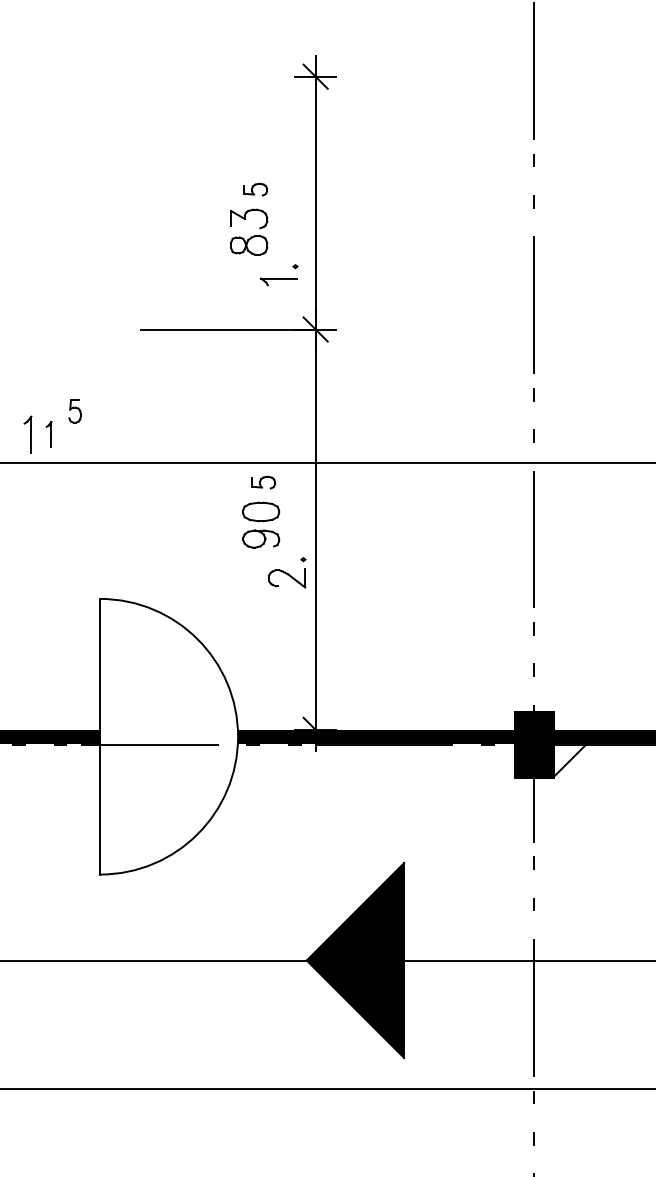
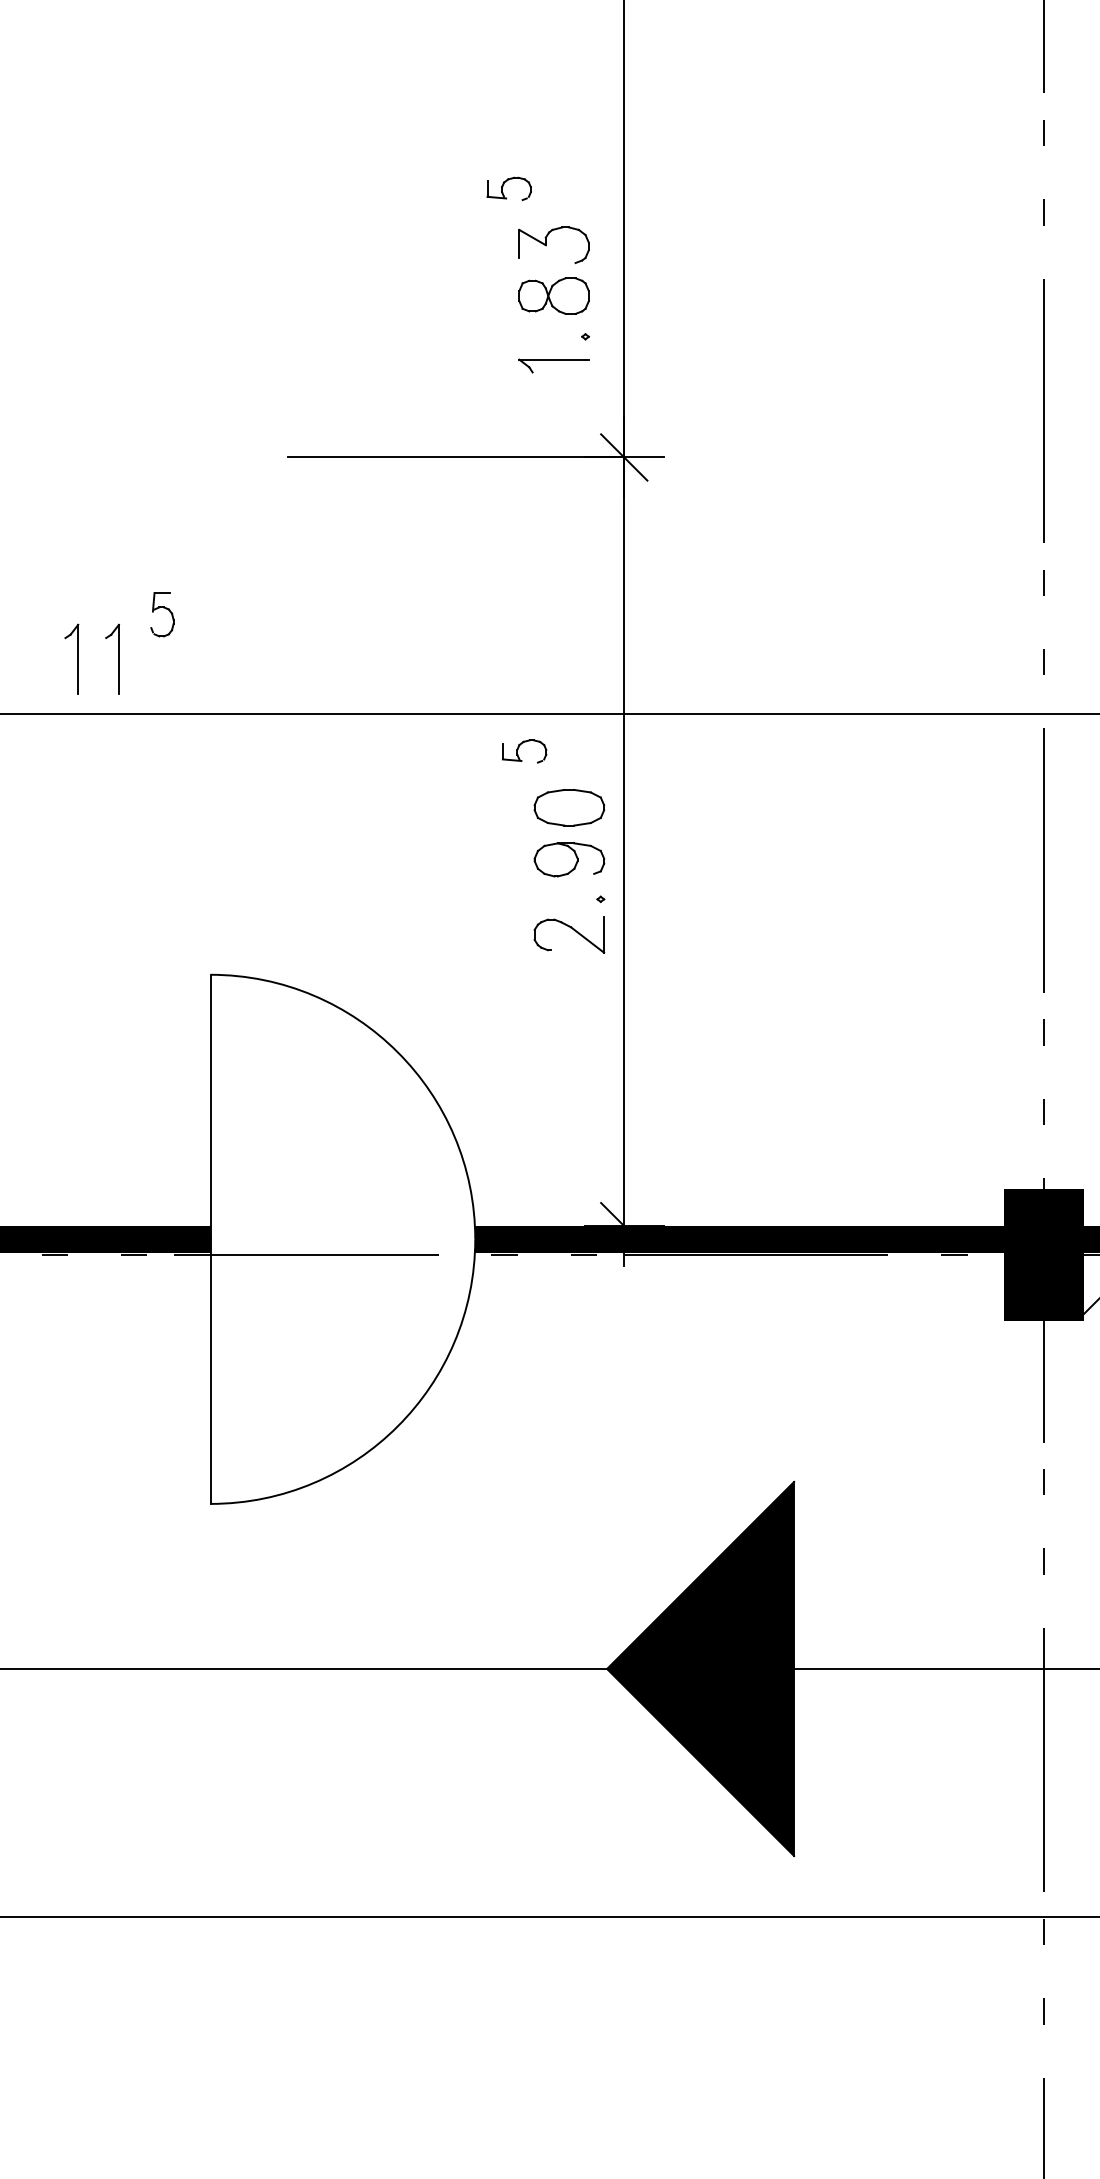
part: (249, 231) -> (554, 269), moved
part: (48, 434) -> (111, 659), size x1.43
part: (261, 524) -> (570, 831), moved

